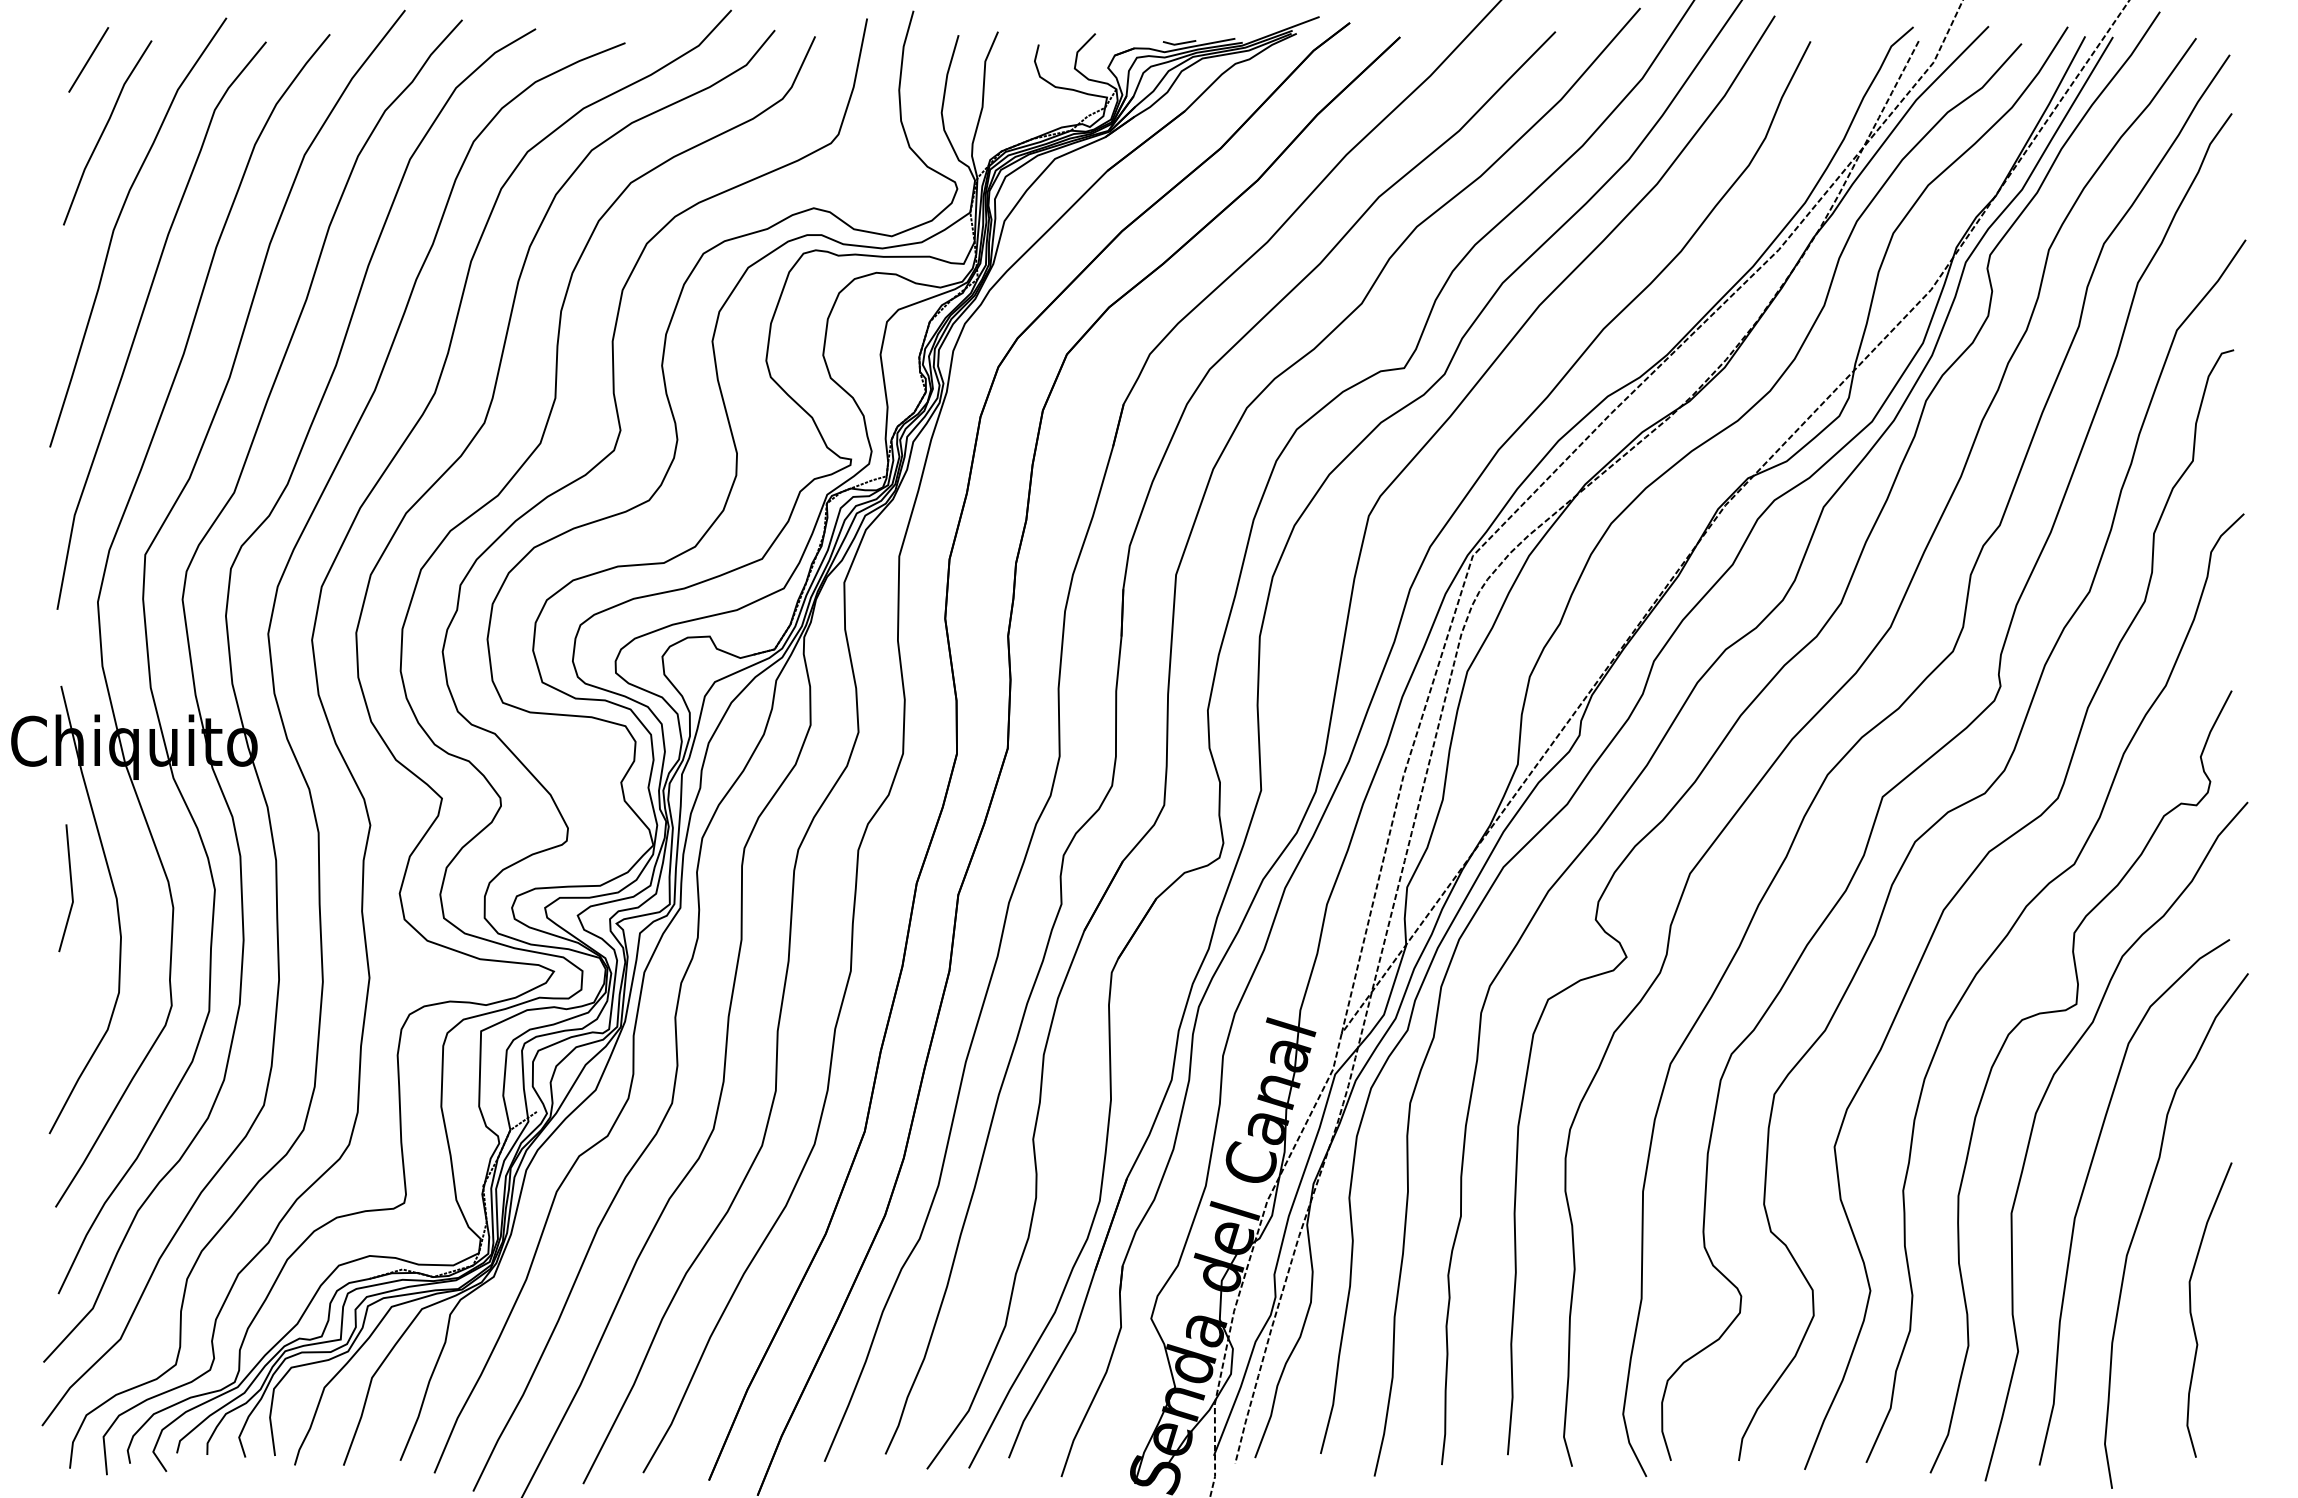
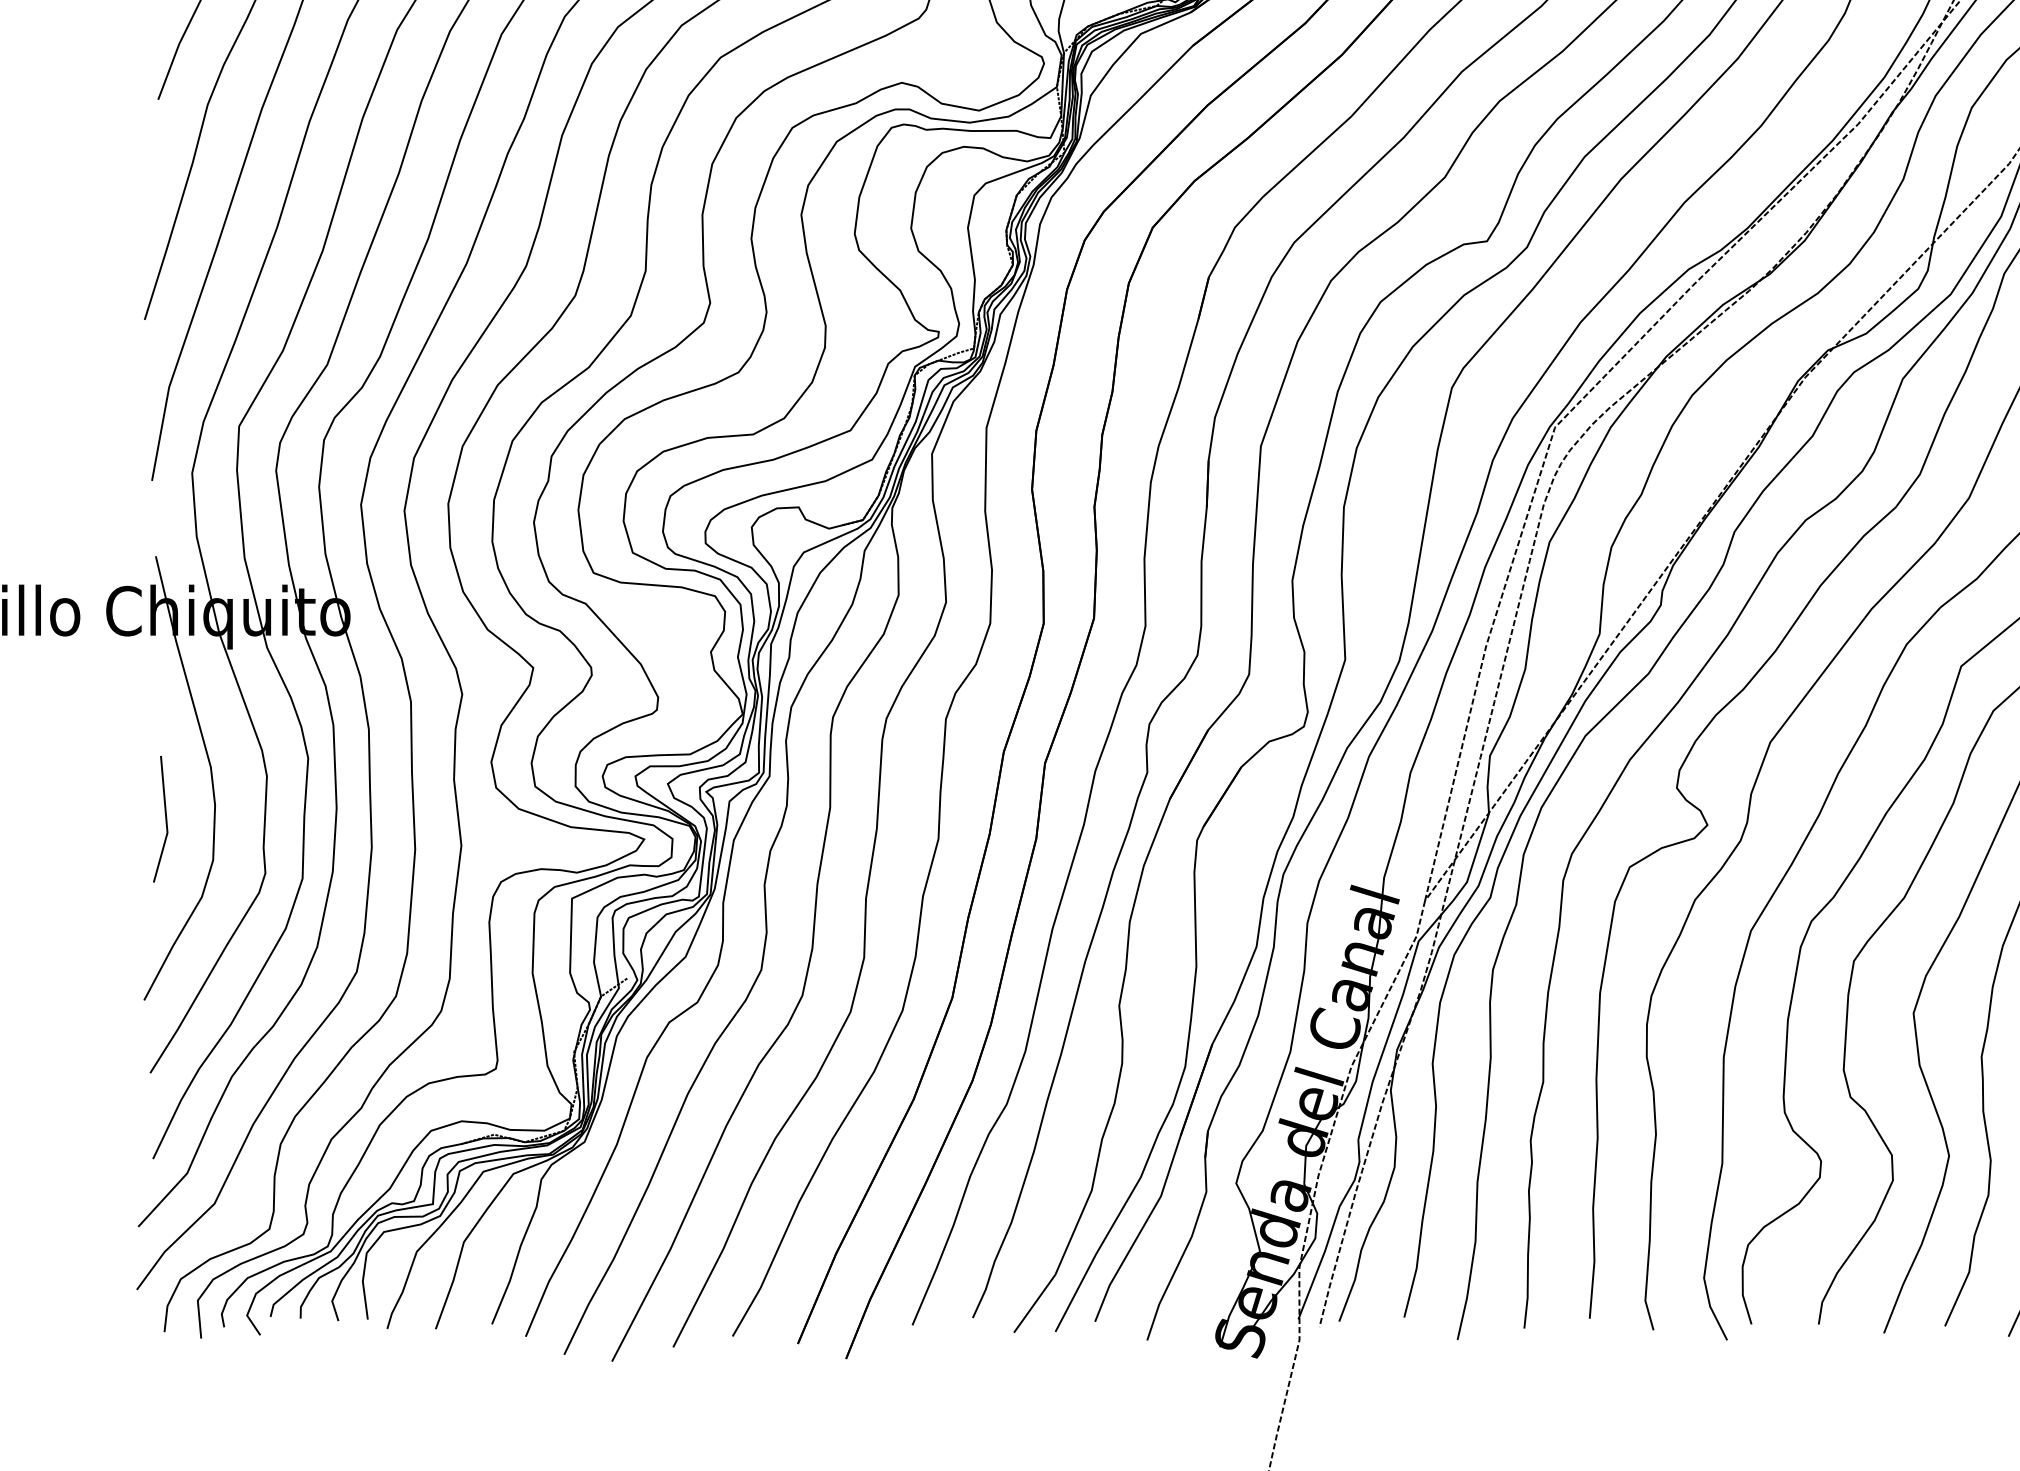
line: (70, 887) -> (165, 818), moved

